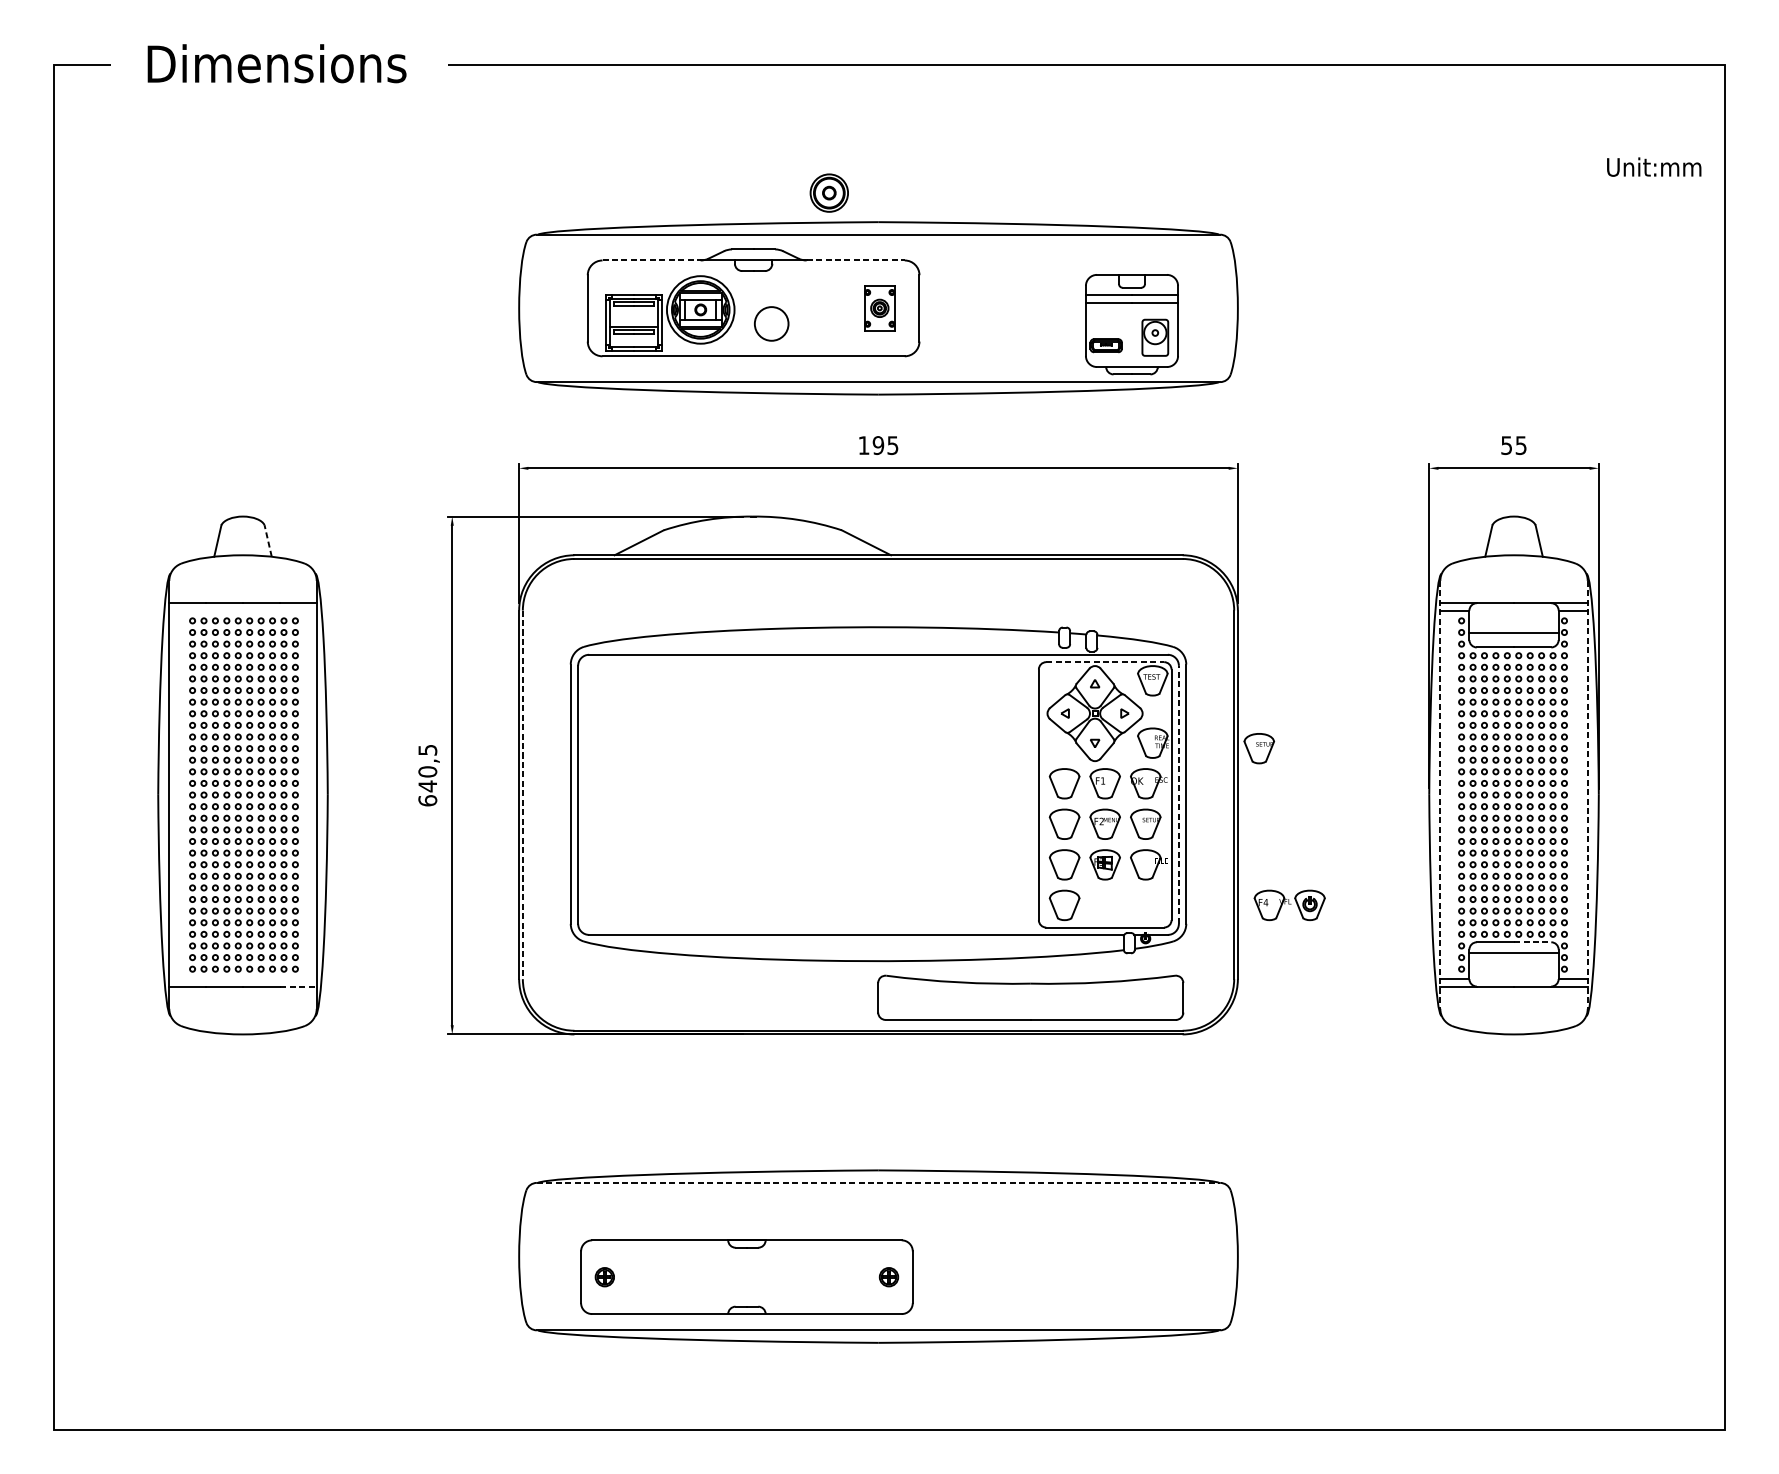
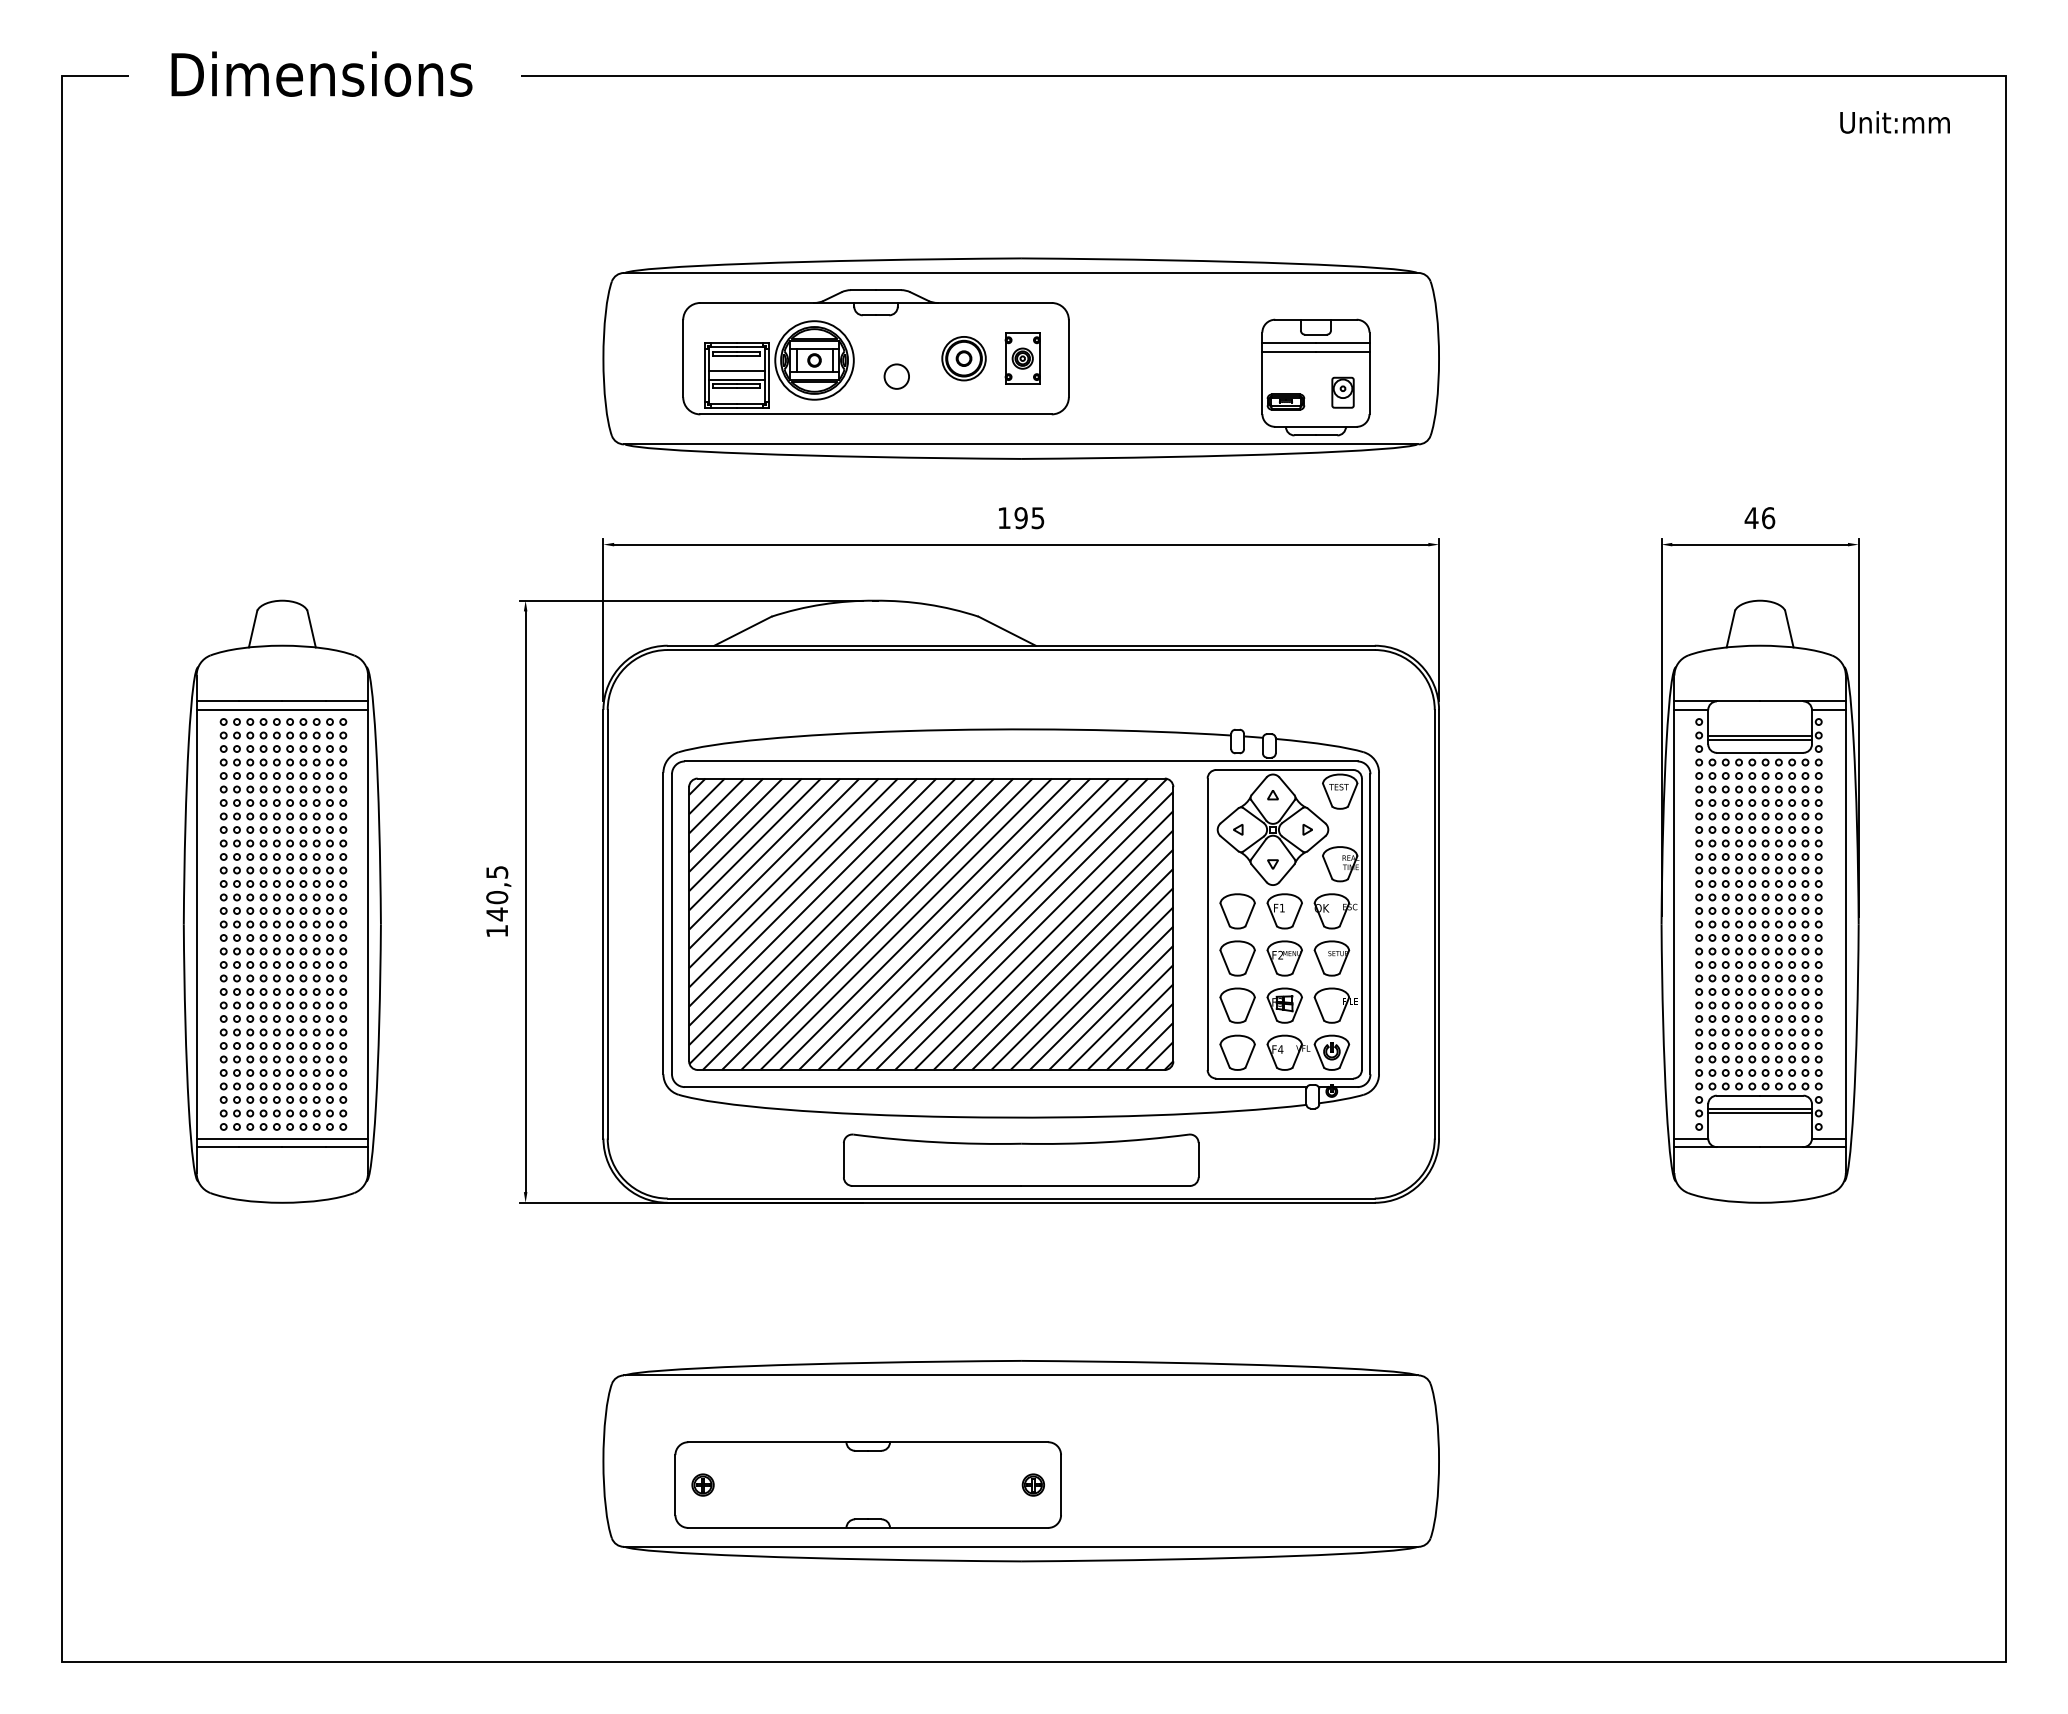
text: (1653, 167) -> (1894, 122), moved
part: (828, 192) -> (963, 358), moved
line: (651, 260) -> (757, 302), dashed -> solid
line: (856, 260) -> (995, 302), dashed -> solid
line: (633, 319) -> (736, 371), added
circle: (771, 323) -> (896, 376), size x0.62
part: (1154, 337) -> (1342, 392), size x0.71
text: (1513, 445) -> (1759, 518), 55 -> 46
line: (268, 541) -> (311, 629), dashed -> solid
line: (243, 610) -> (282, 710), added
line: (1514, 636) -> (1760, 740), added
line: (1104, 662) -> (1284, 770), dashed -> solid
part: (1258, 748) -> (1463, 870), removed
part: (801, 794) -> (931, 923), added
line: (522, 795) -> (607, 924), dashed -> solid
line: (1178, 795) -> (1370, 924), dashed -> solid
line: (1440, 795) -> (1674, 924), dashed -> solid
line: (1587, 795) -> (1845, 924), dashed -> solid
text: (428, 800) -> (497, 930), 640,5 -> 140,5
part: (1289, 905) -> (1308, 1052), moved
line: (1532, 942) -> (1781, 1095), dashed -> solid
line: (1514, 956) -> (1760, 1112), added
line: (243, 979) -> (282, 1138), added
line: (299, 986) -> (347, 1147), dashed -> solid
part: (1030, 997) -> (1021, 1159), moved
line: (878, 1182) -> (1021, 1375), dashed -> solid

